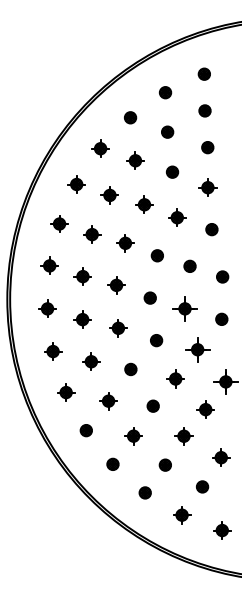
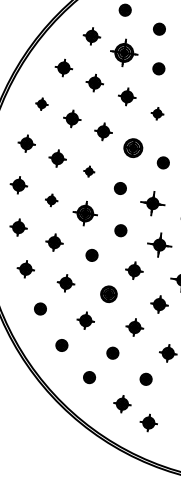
part: (135, 160) -> (124, 52), size x1.6
part: (177, 217) -> (157, 113), size x0.7
part: (59, 223) -> (41, 103), size x0.7
part: (156, 255) -> (132, 147), size x1.6
part: (116, 285) -> (89, 171), size x0.6
part: (82, 319) -> (51, 200), size x0.7
part: (118, 328) -> (85, 213), size x1.4
part: (152, 405) -> (108, 293), size x1.4
part: (222, 530) -> (149, 422), moved

